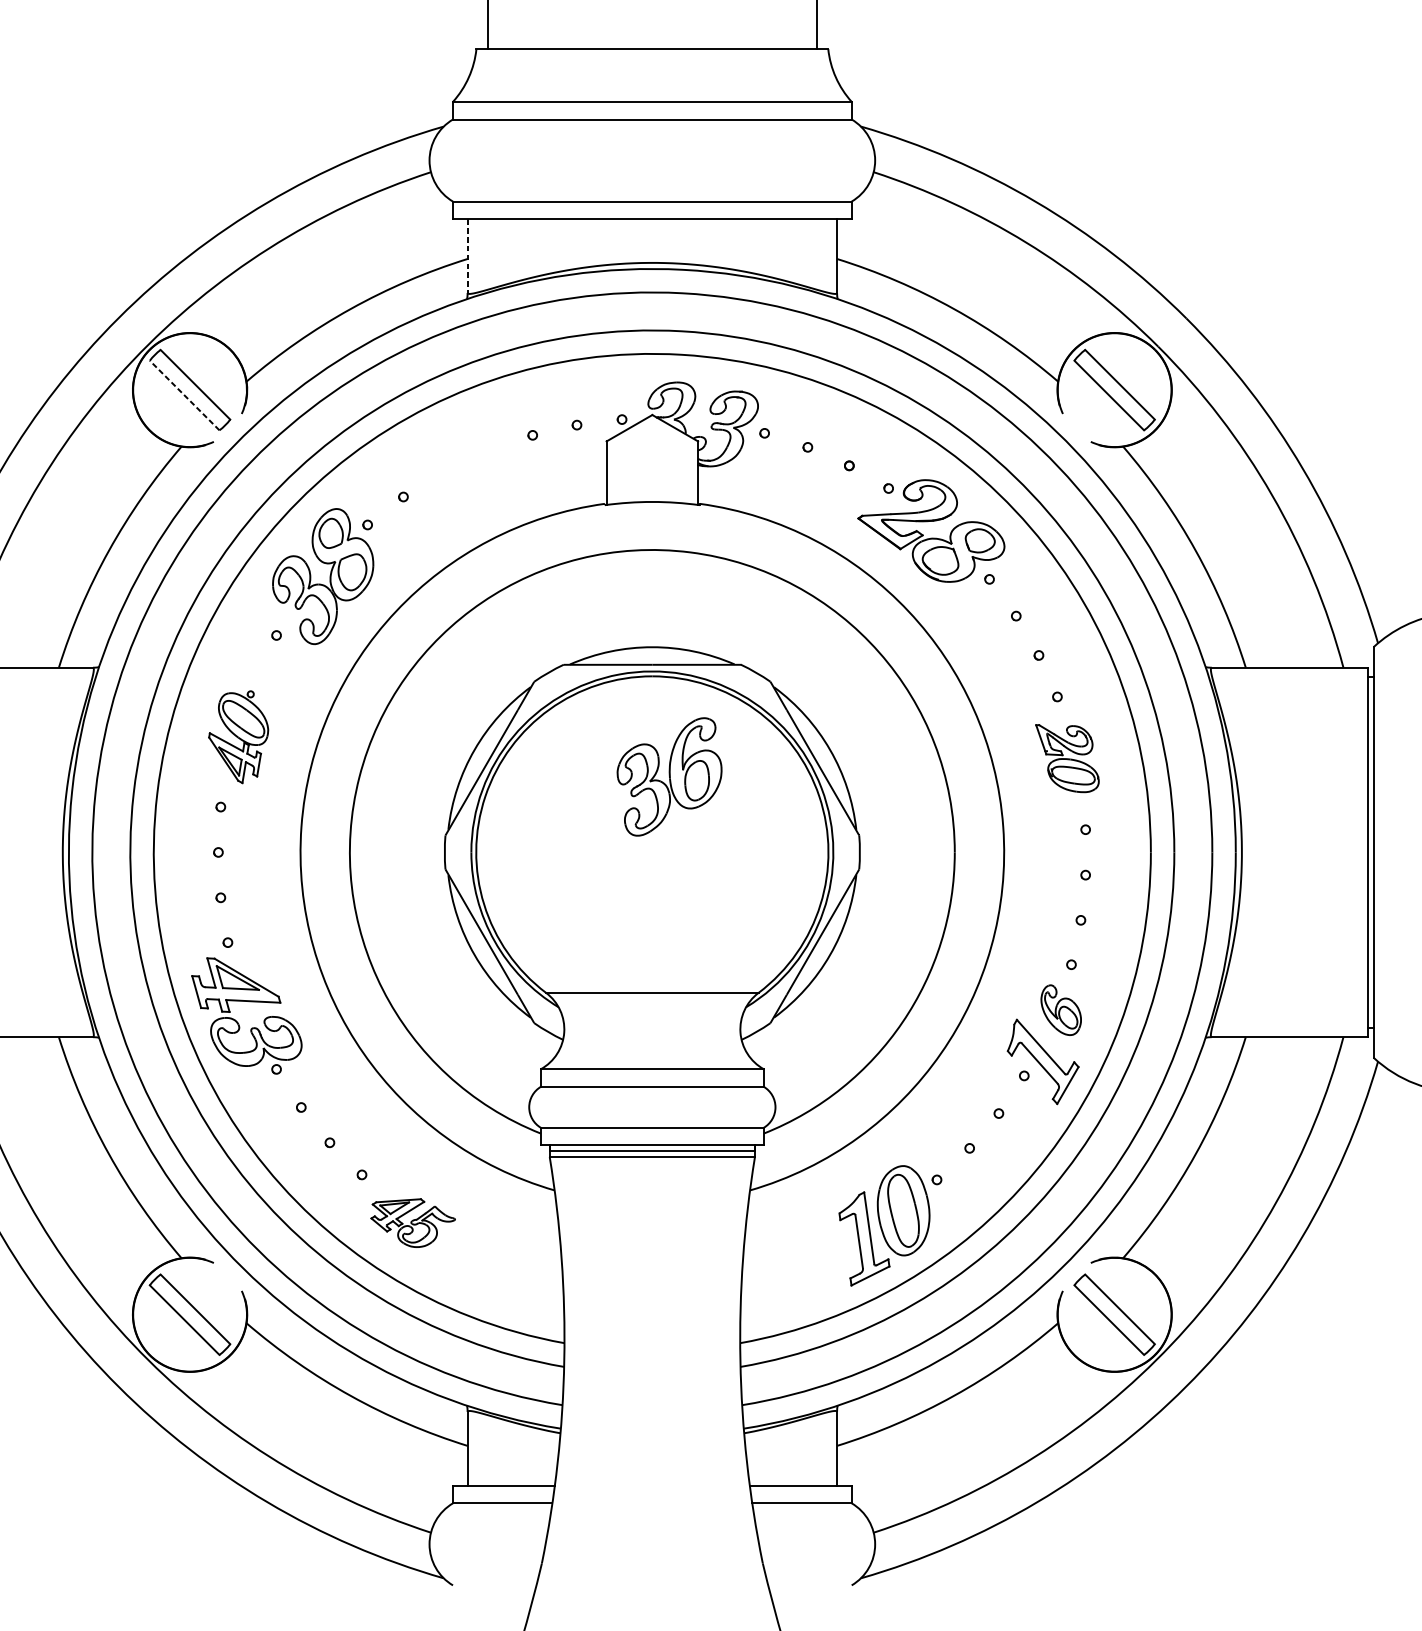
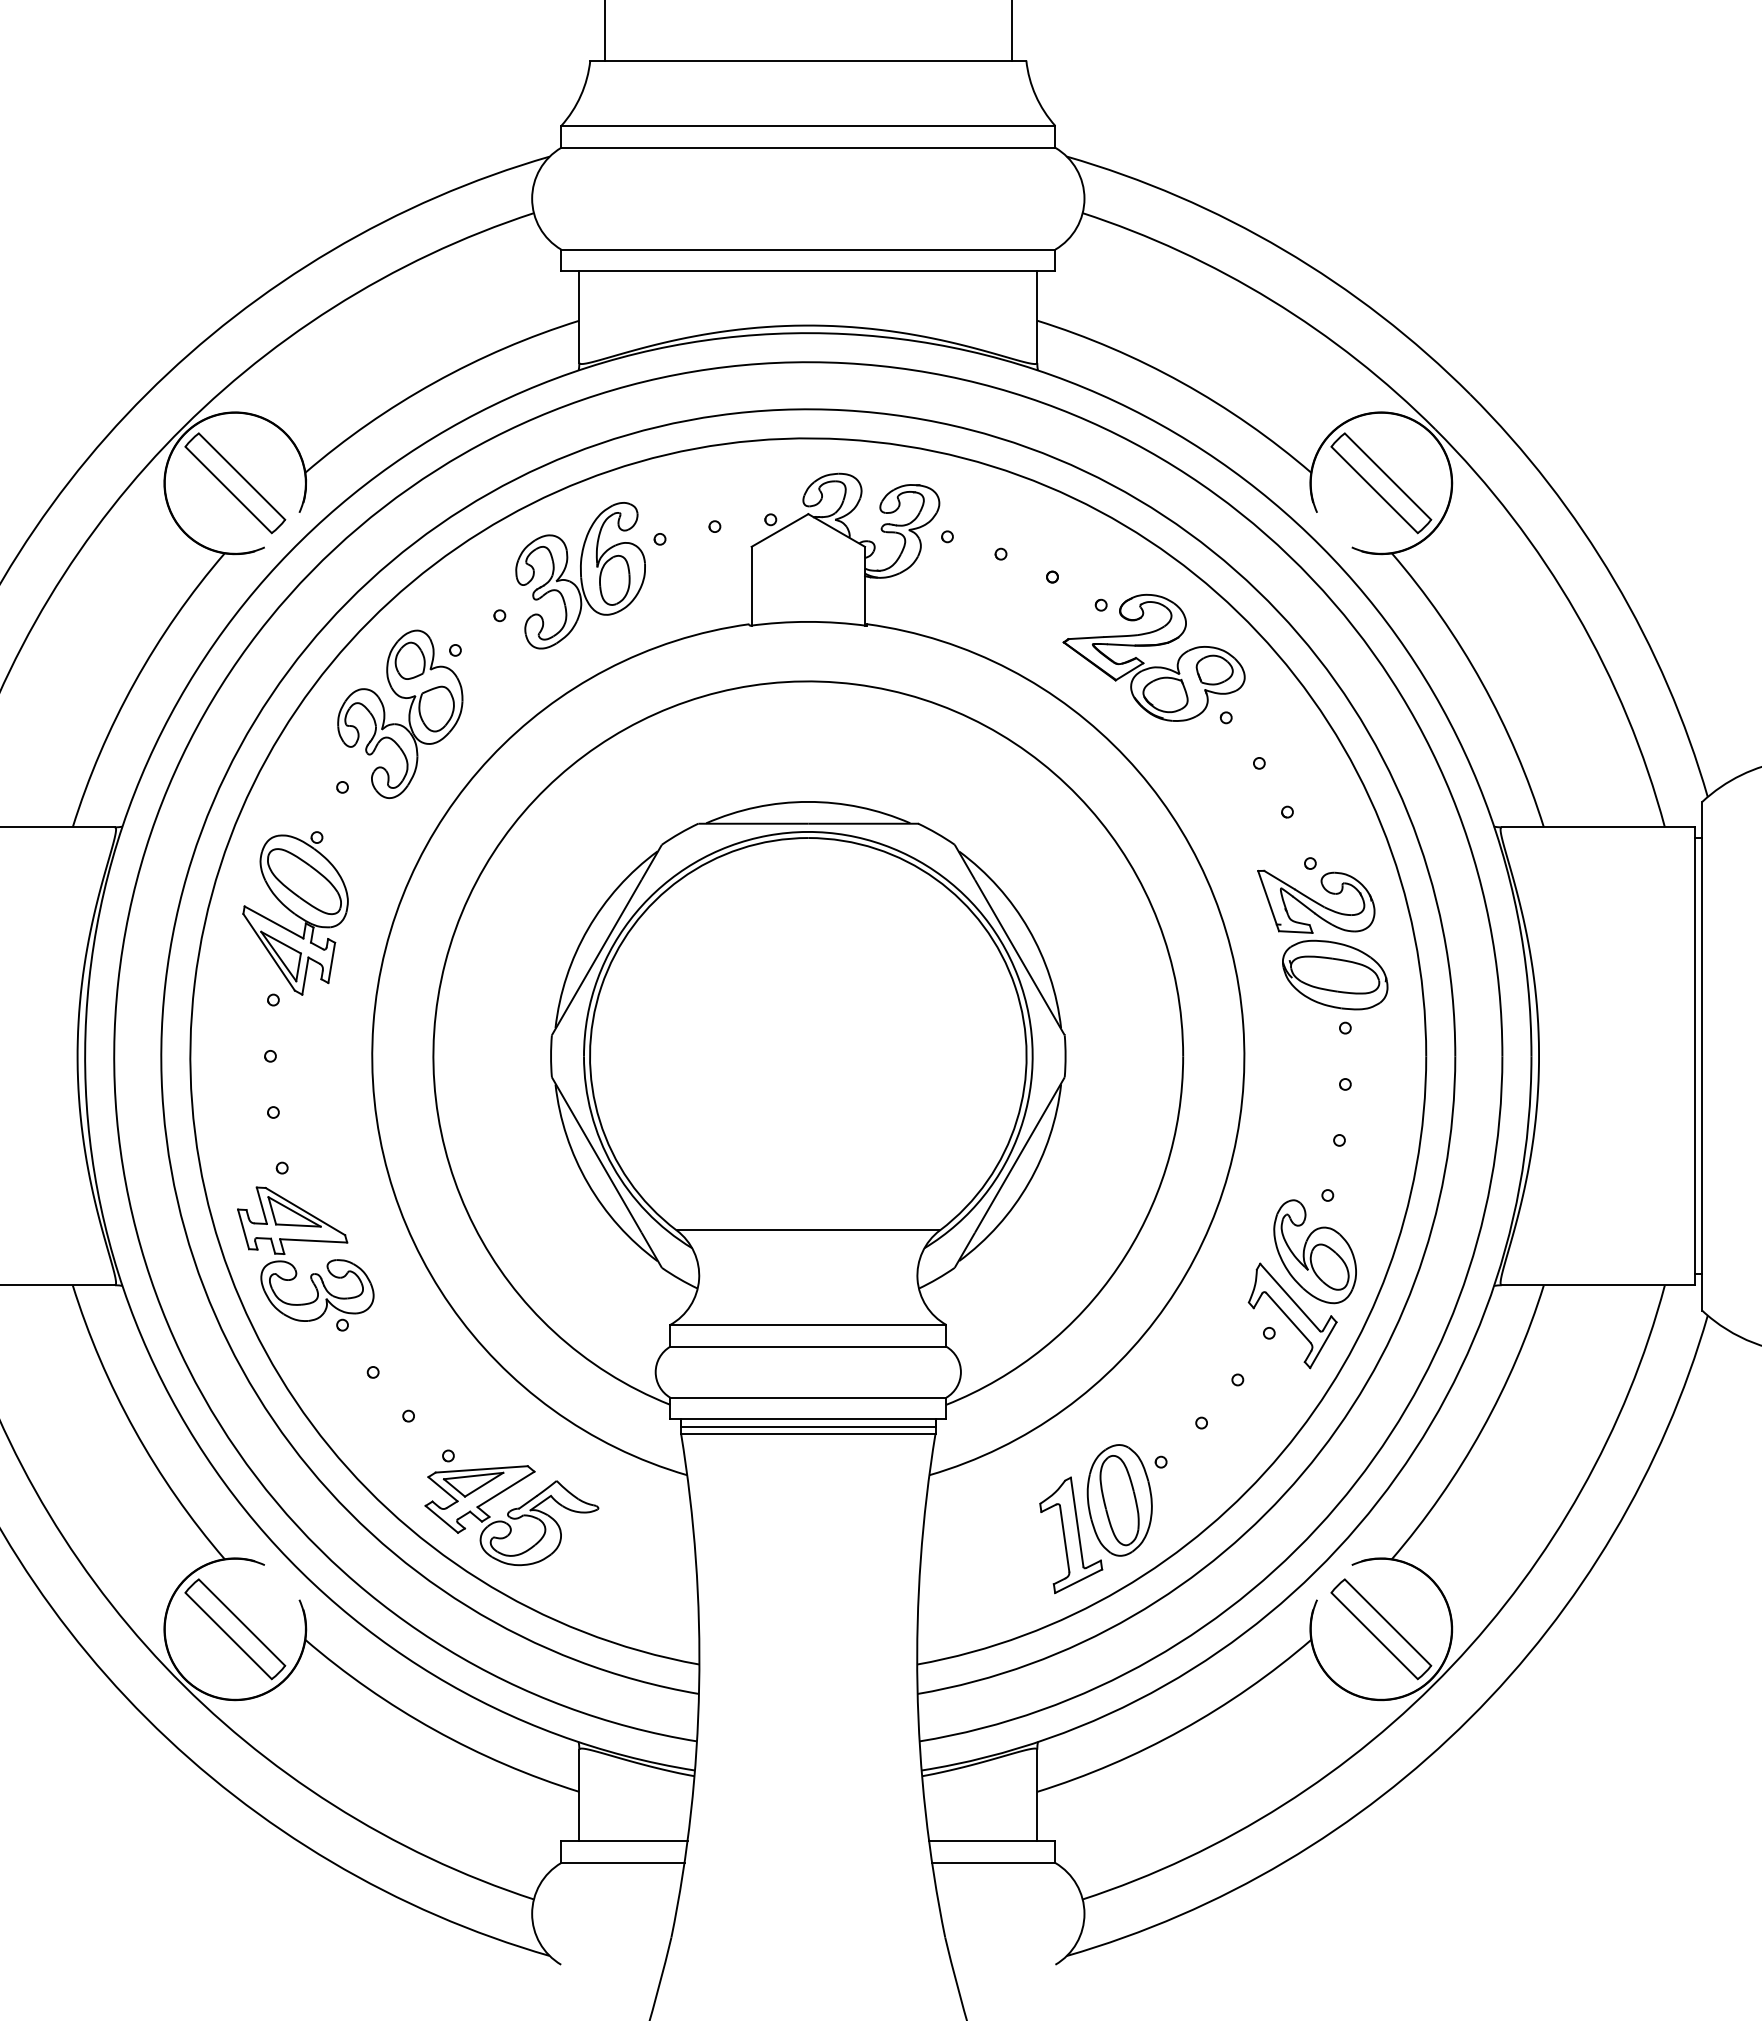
line: (467, 256) -> (579, 317), dashed -> solid
line: (184, 395) -> (228, 489), dashed -> solid
part: (238, 737) -> (295, 913), size x1.43
part: (1067, 758) -> (1322, 939), size x1.67
part: (669, 776) -> (580, 575), moved
part: (1060, 1009) -> (1314, 1251), size x1.67
part: (412, 1222) -> (511, 1515), size x1.67

